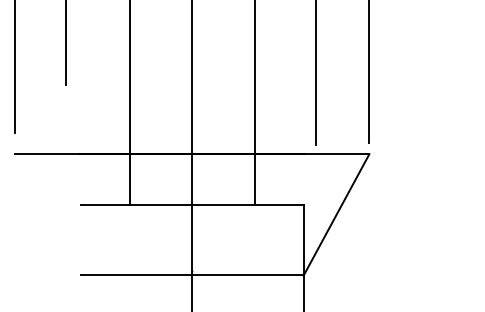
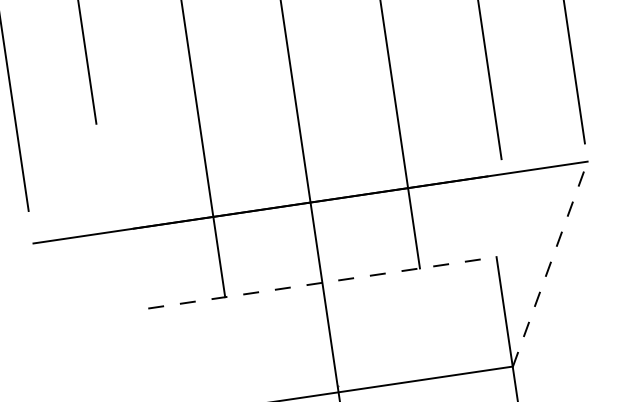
line: (192, 205) -> (322, 282), solid -> dashed
line: (336, 214) -> (550, 263), solid -> dashed

